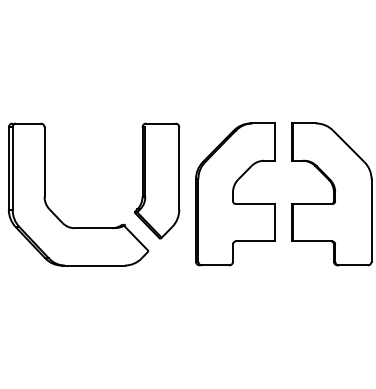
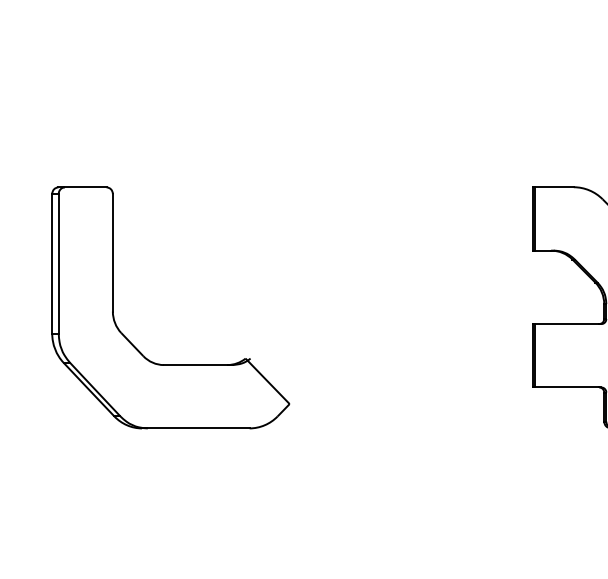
part: (157, 180) -> (304, 284), removed
part: (235, 194) -> (437, 307), removed

